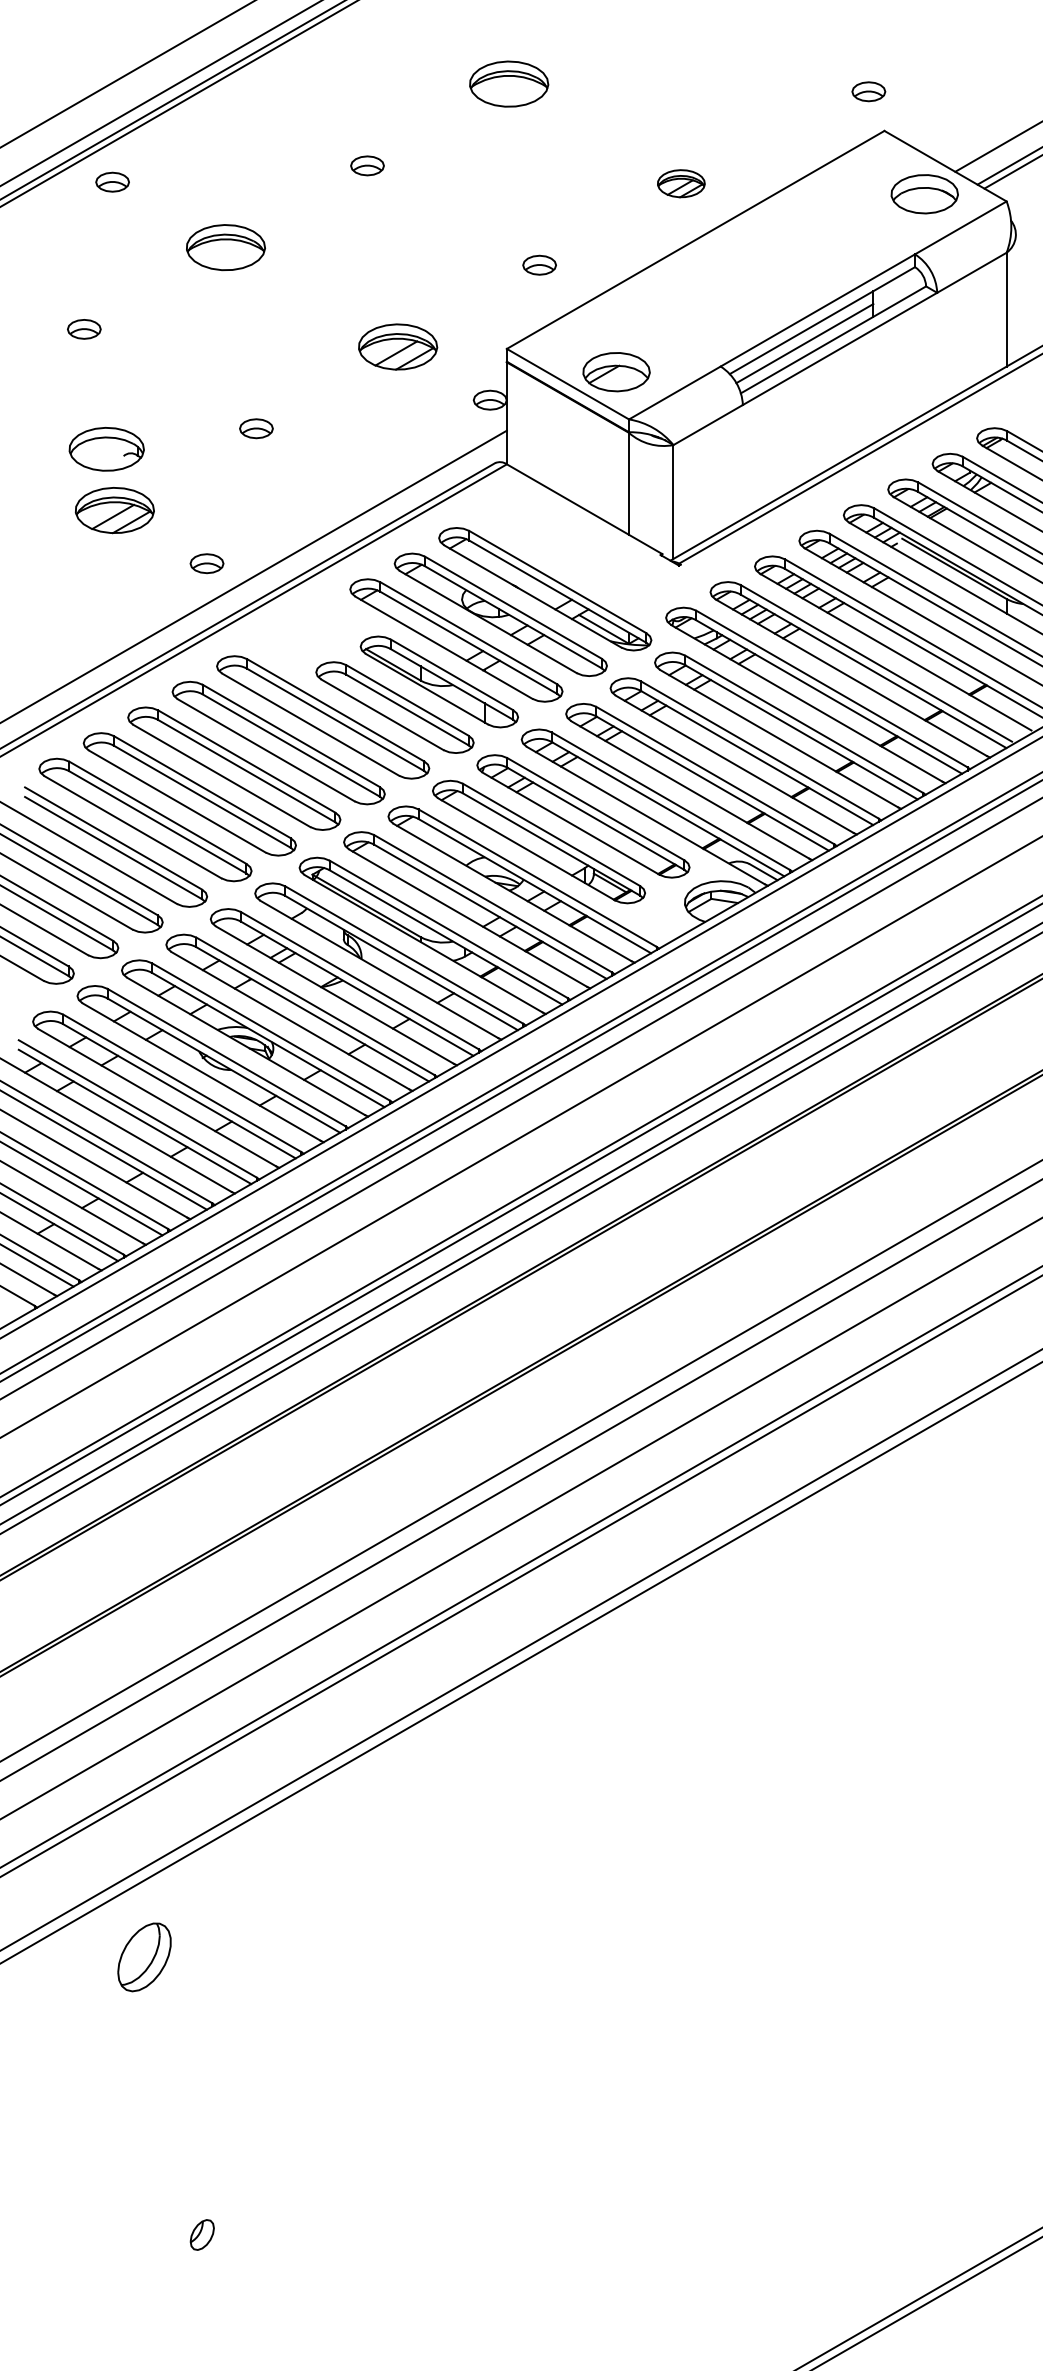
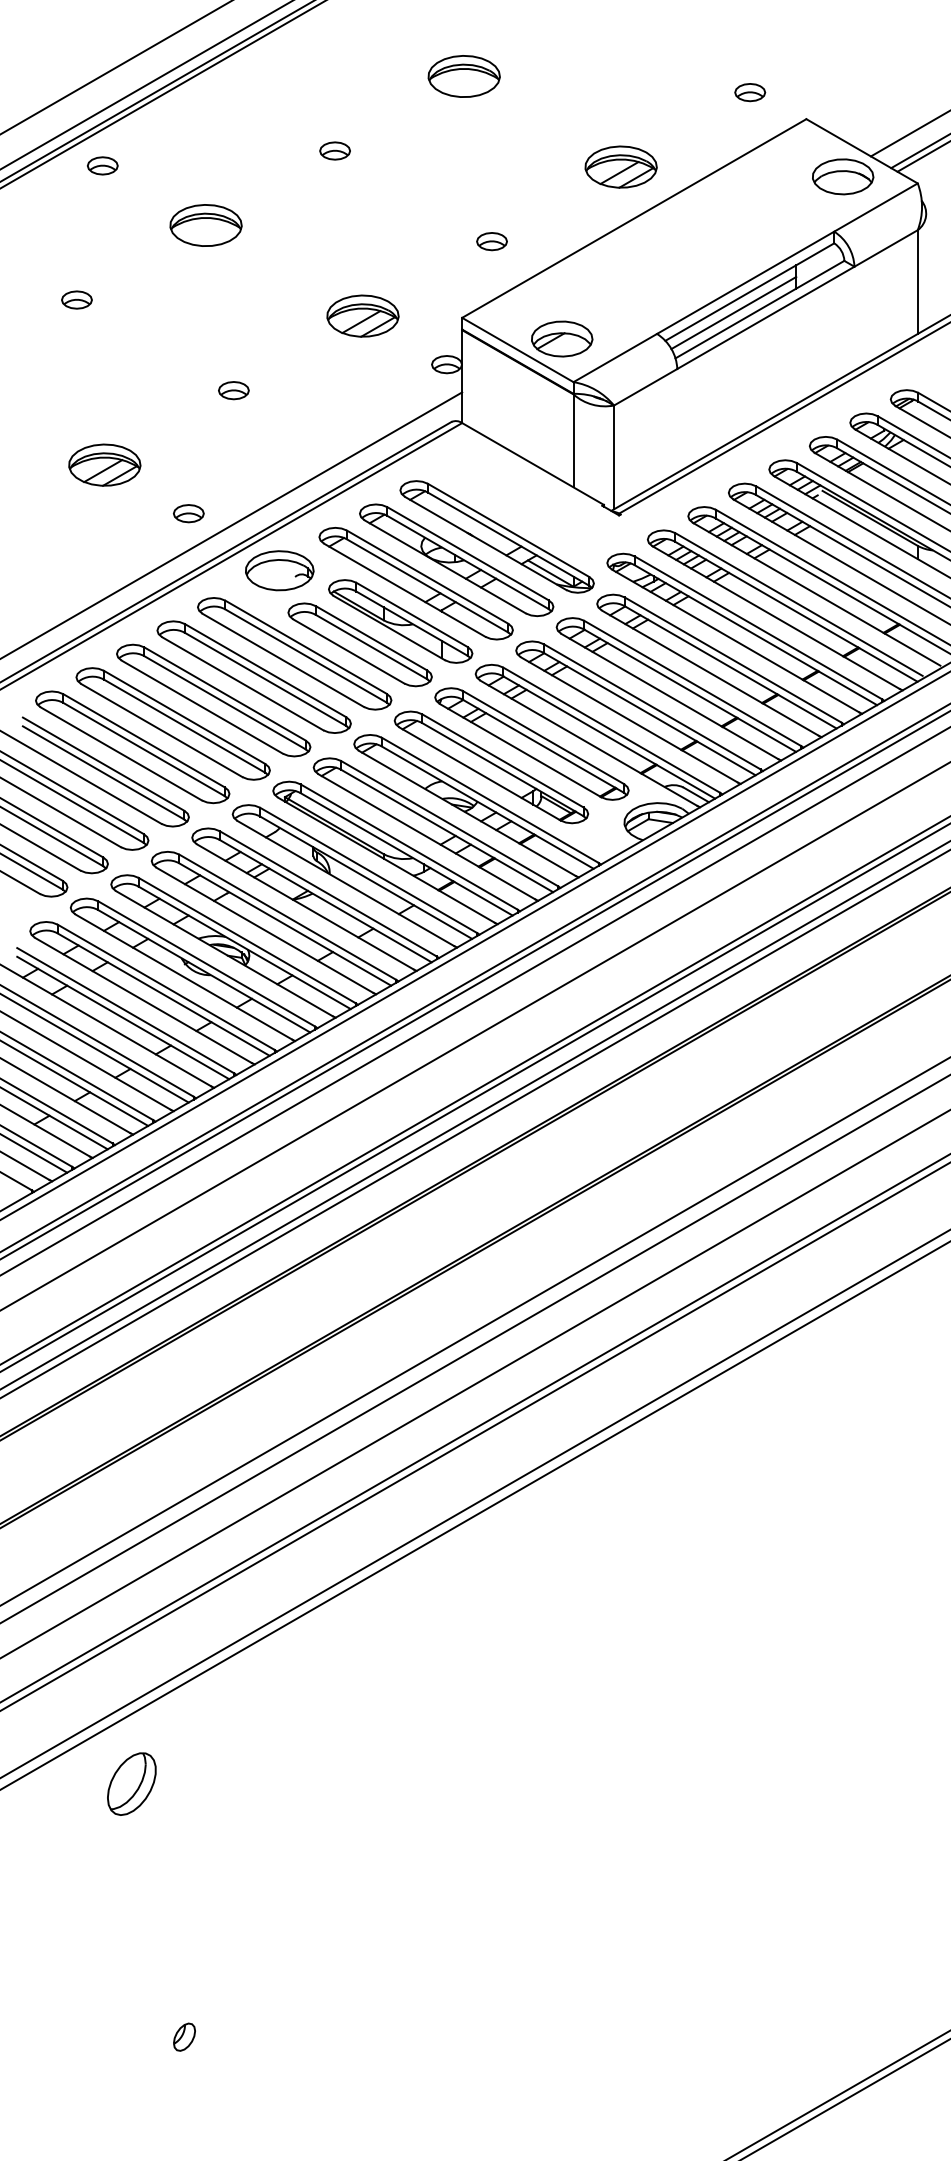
part: (868, 91) -> (749, 92), moved
part: (681, 183) -> (621, 167), size x1.67
part: (106, 449) -> (279, 570), moved

